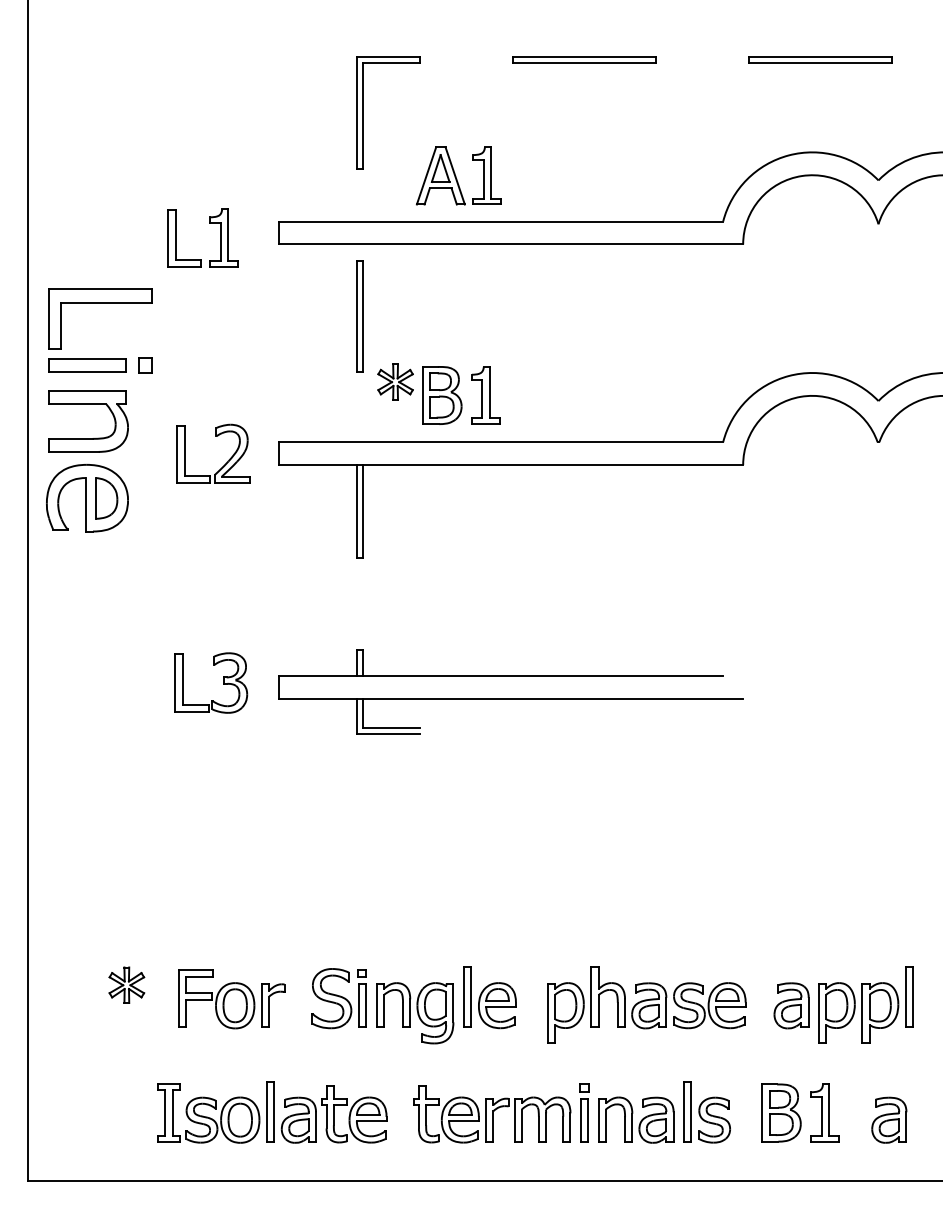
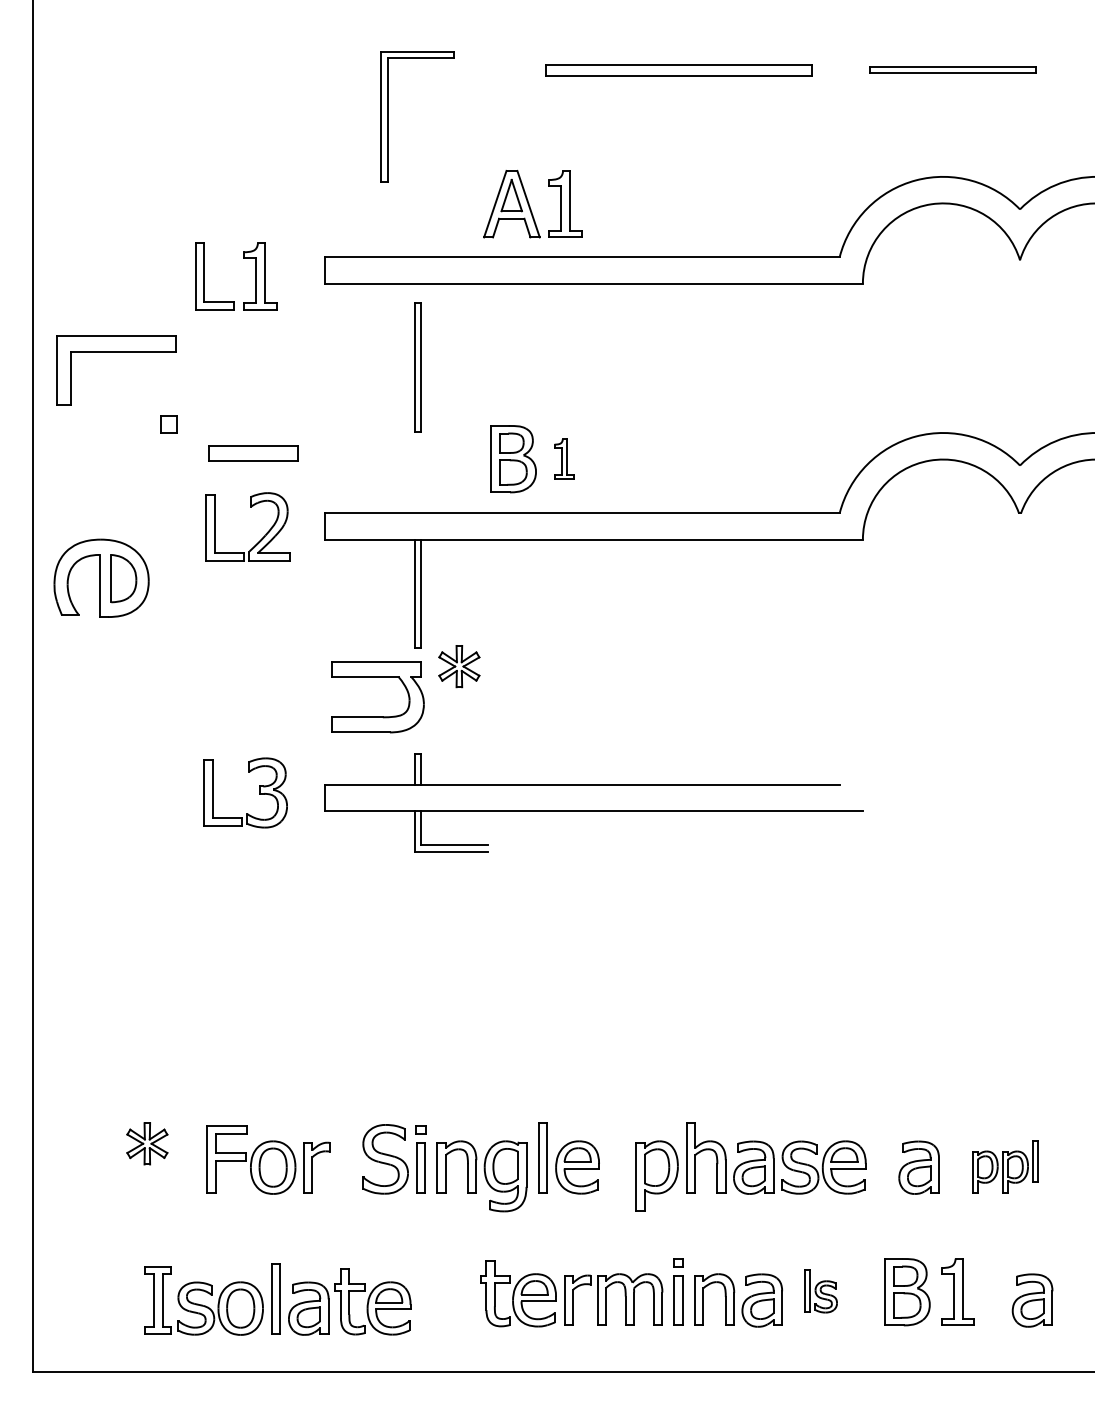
part: (584, 59) -> (678, 69), size x1.6
part: (363, 112) -> (388, 115), moved
part: (87, 365) -> (253, 453), moved
part: (395, 381) -> (459, 665), moved
part: (485, 395) -> (563, 459), size x0.6
part: (88, 404) -> (377, 677), moved
part: (865, 1004) -> (1004, 1166), size x0.6
part: (272, 1112) -> (278, 1299), moved
part: (706, 1112) -> (820, 1291), size x0.6

